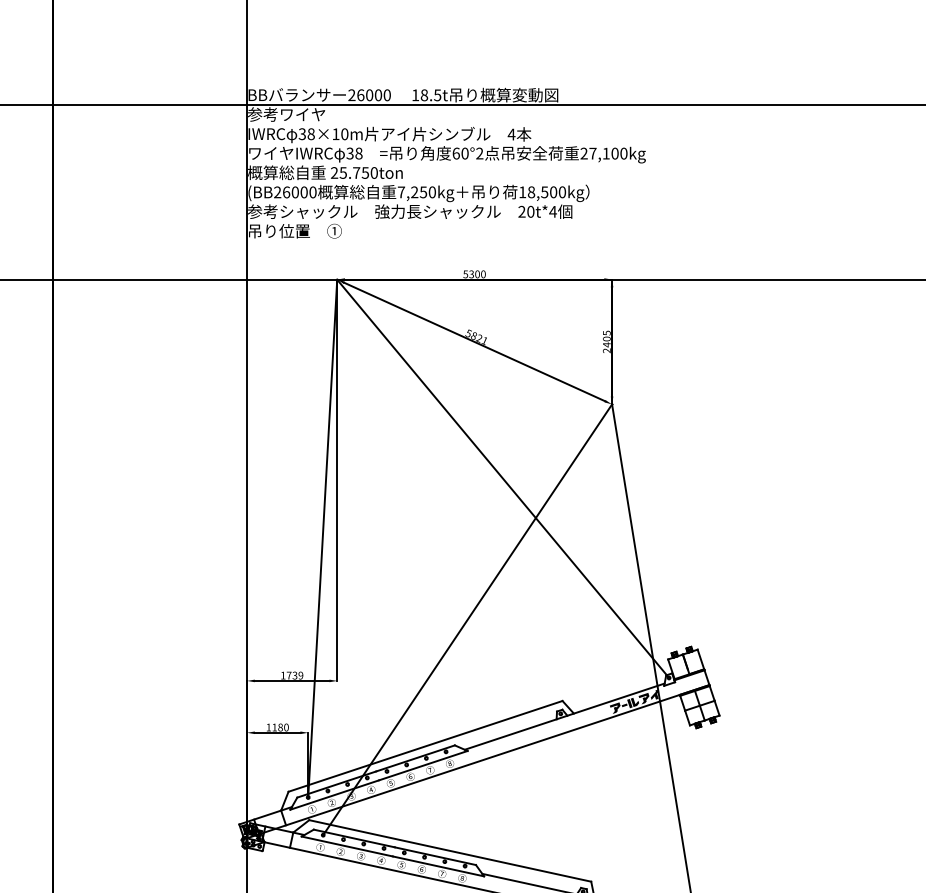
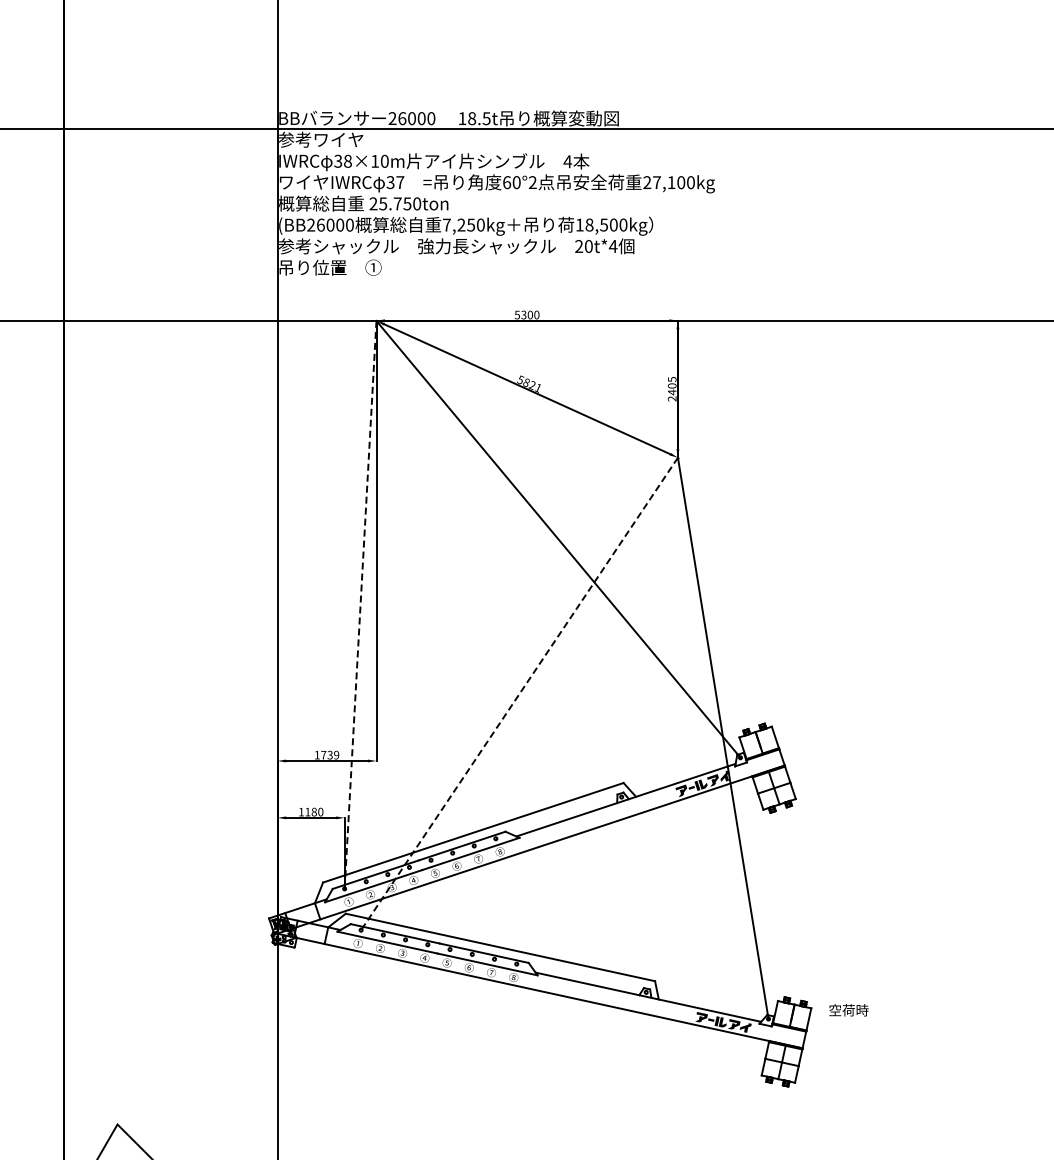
text: (359, 153) -> (400, 182), 38 -> 37
line: (322, 539) -> (360, 605), solid -> dashed
line: (467, 620) -> (519, 694), solid -> dashed

